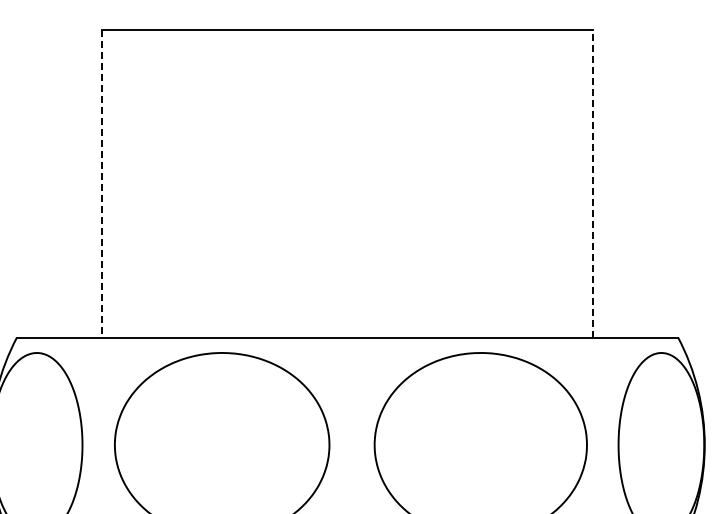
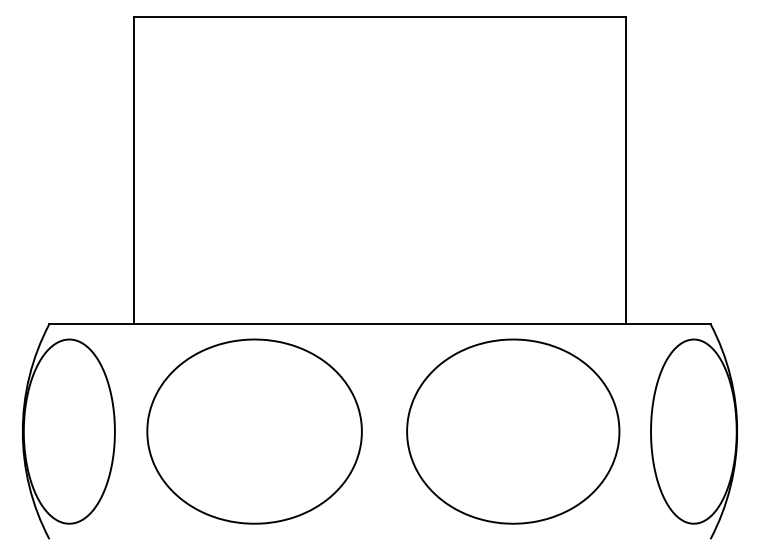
line: (102, 183) -> (134, 170), dashed -> solid
line: (593, 183) -> (625, 170), dashed -> solid

